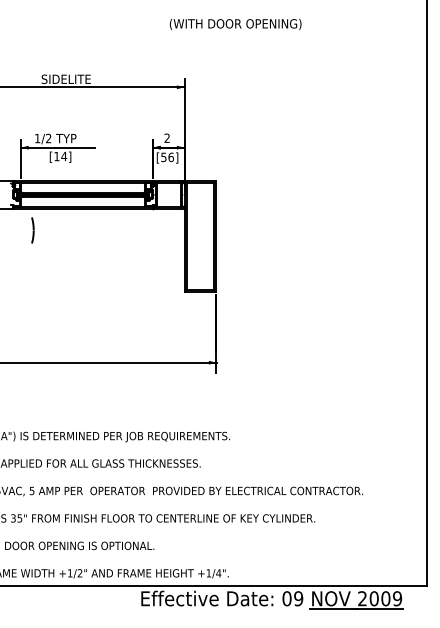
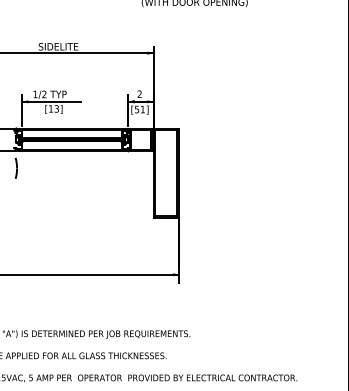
text: (64, 156) -> (57, 108), [14] -> [13]
text: (170, 157) -> (142, 109), [56] -> [51]
line: (32, 230) -> (16, 168), moved

